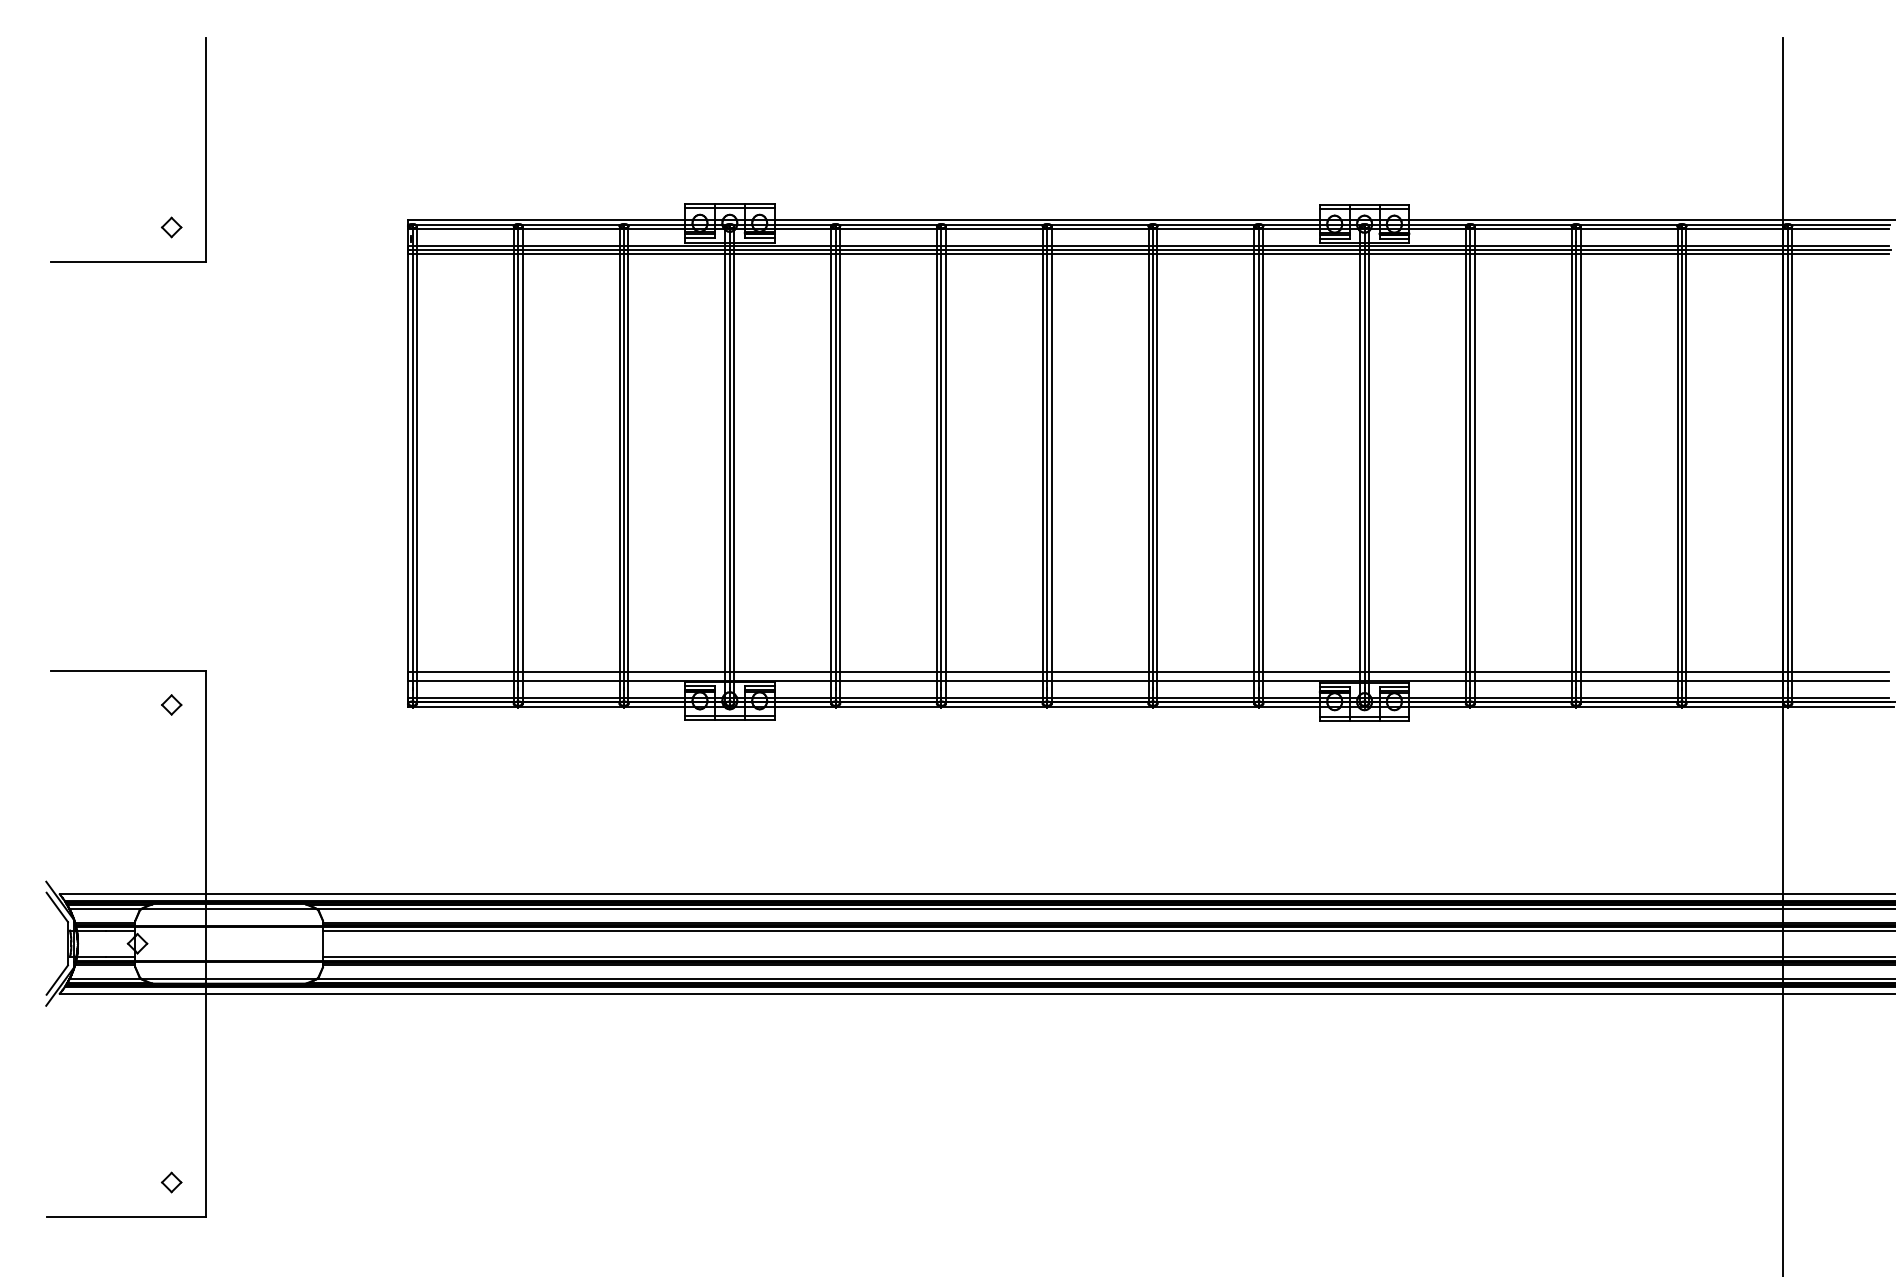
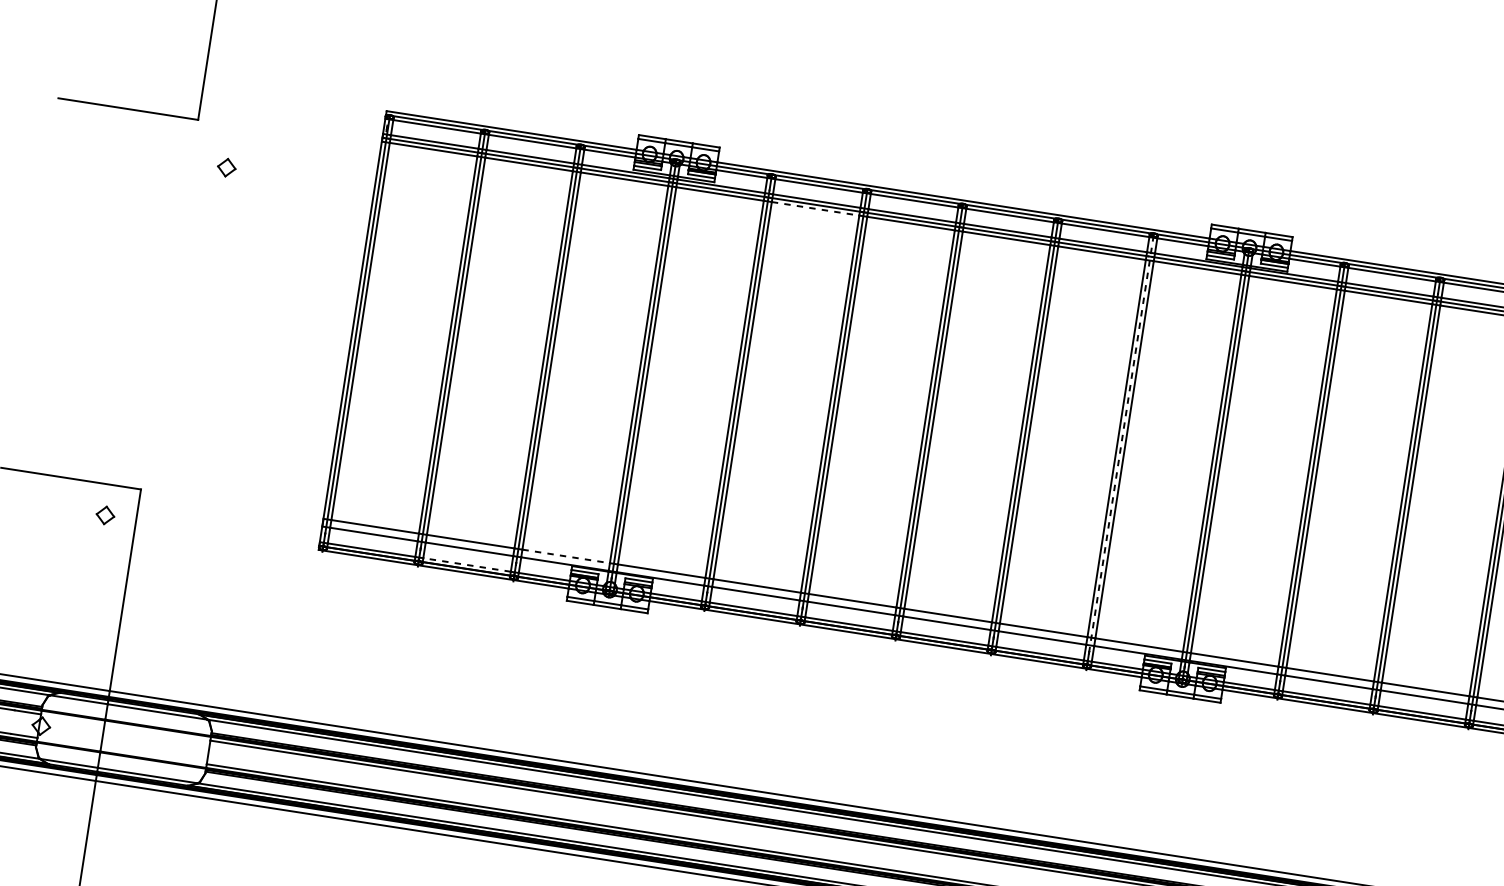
part: (171, 227) -> (226, 167), moved
line: (889, 254) -> (816, 209), solid -> dashed
line: (1258, 457) -> (1121, 443), solid -> dashed
line: (677, 672) -> (566, 556), solid -> dashed
line: (570, 697) -> (466, 564), solid -> dashed

